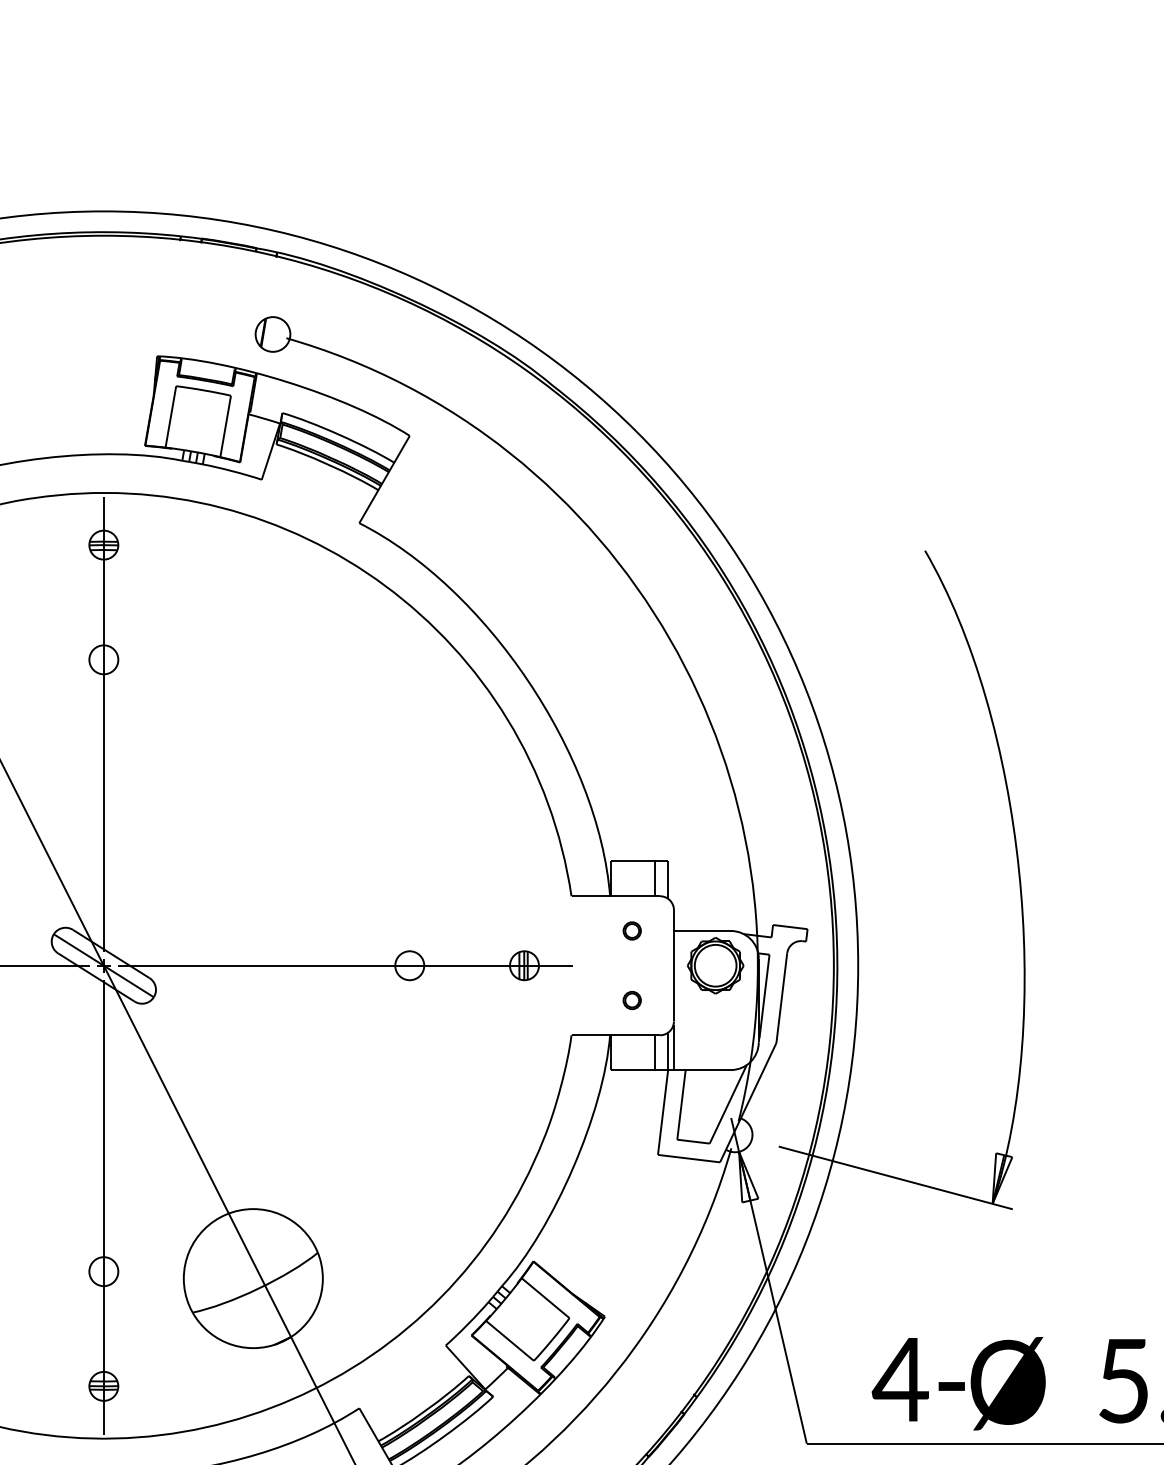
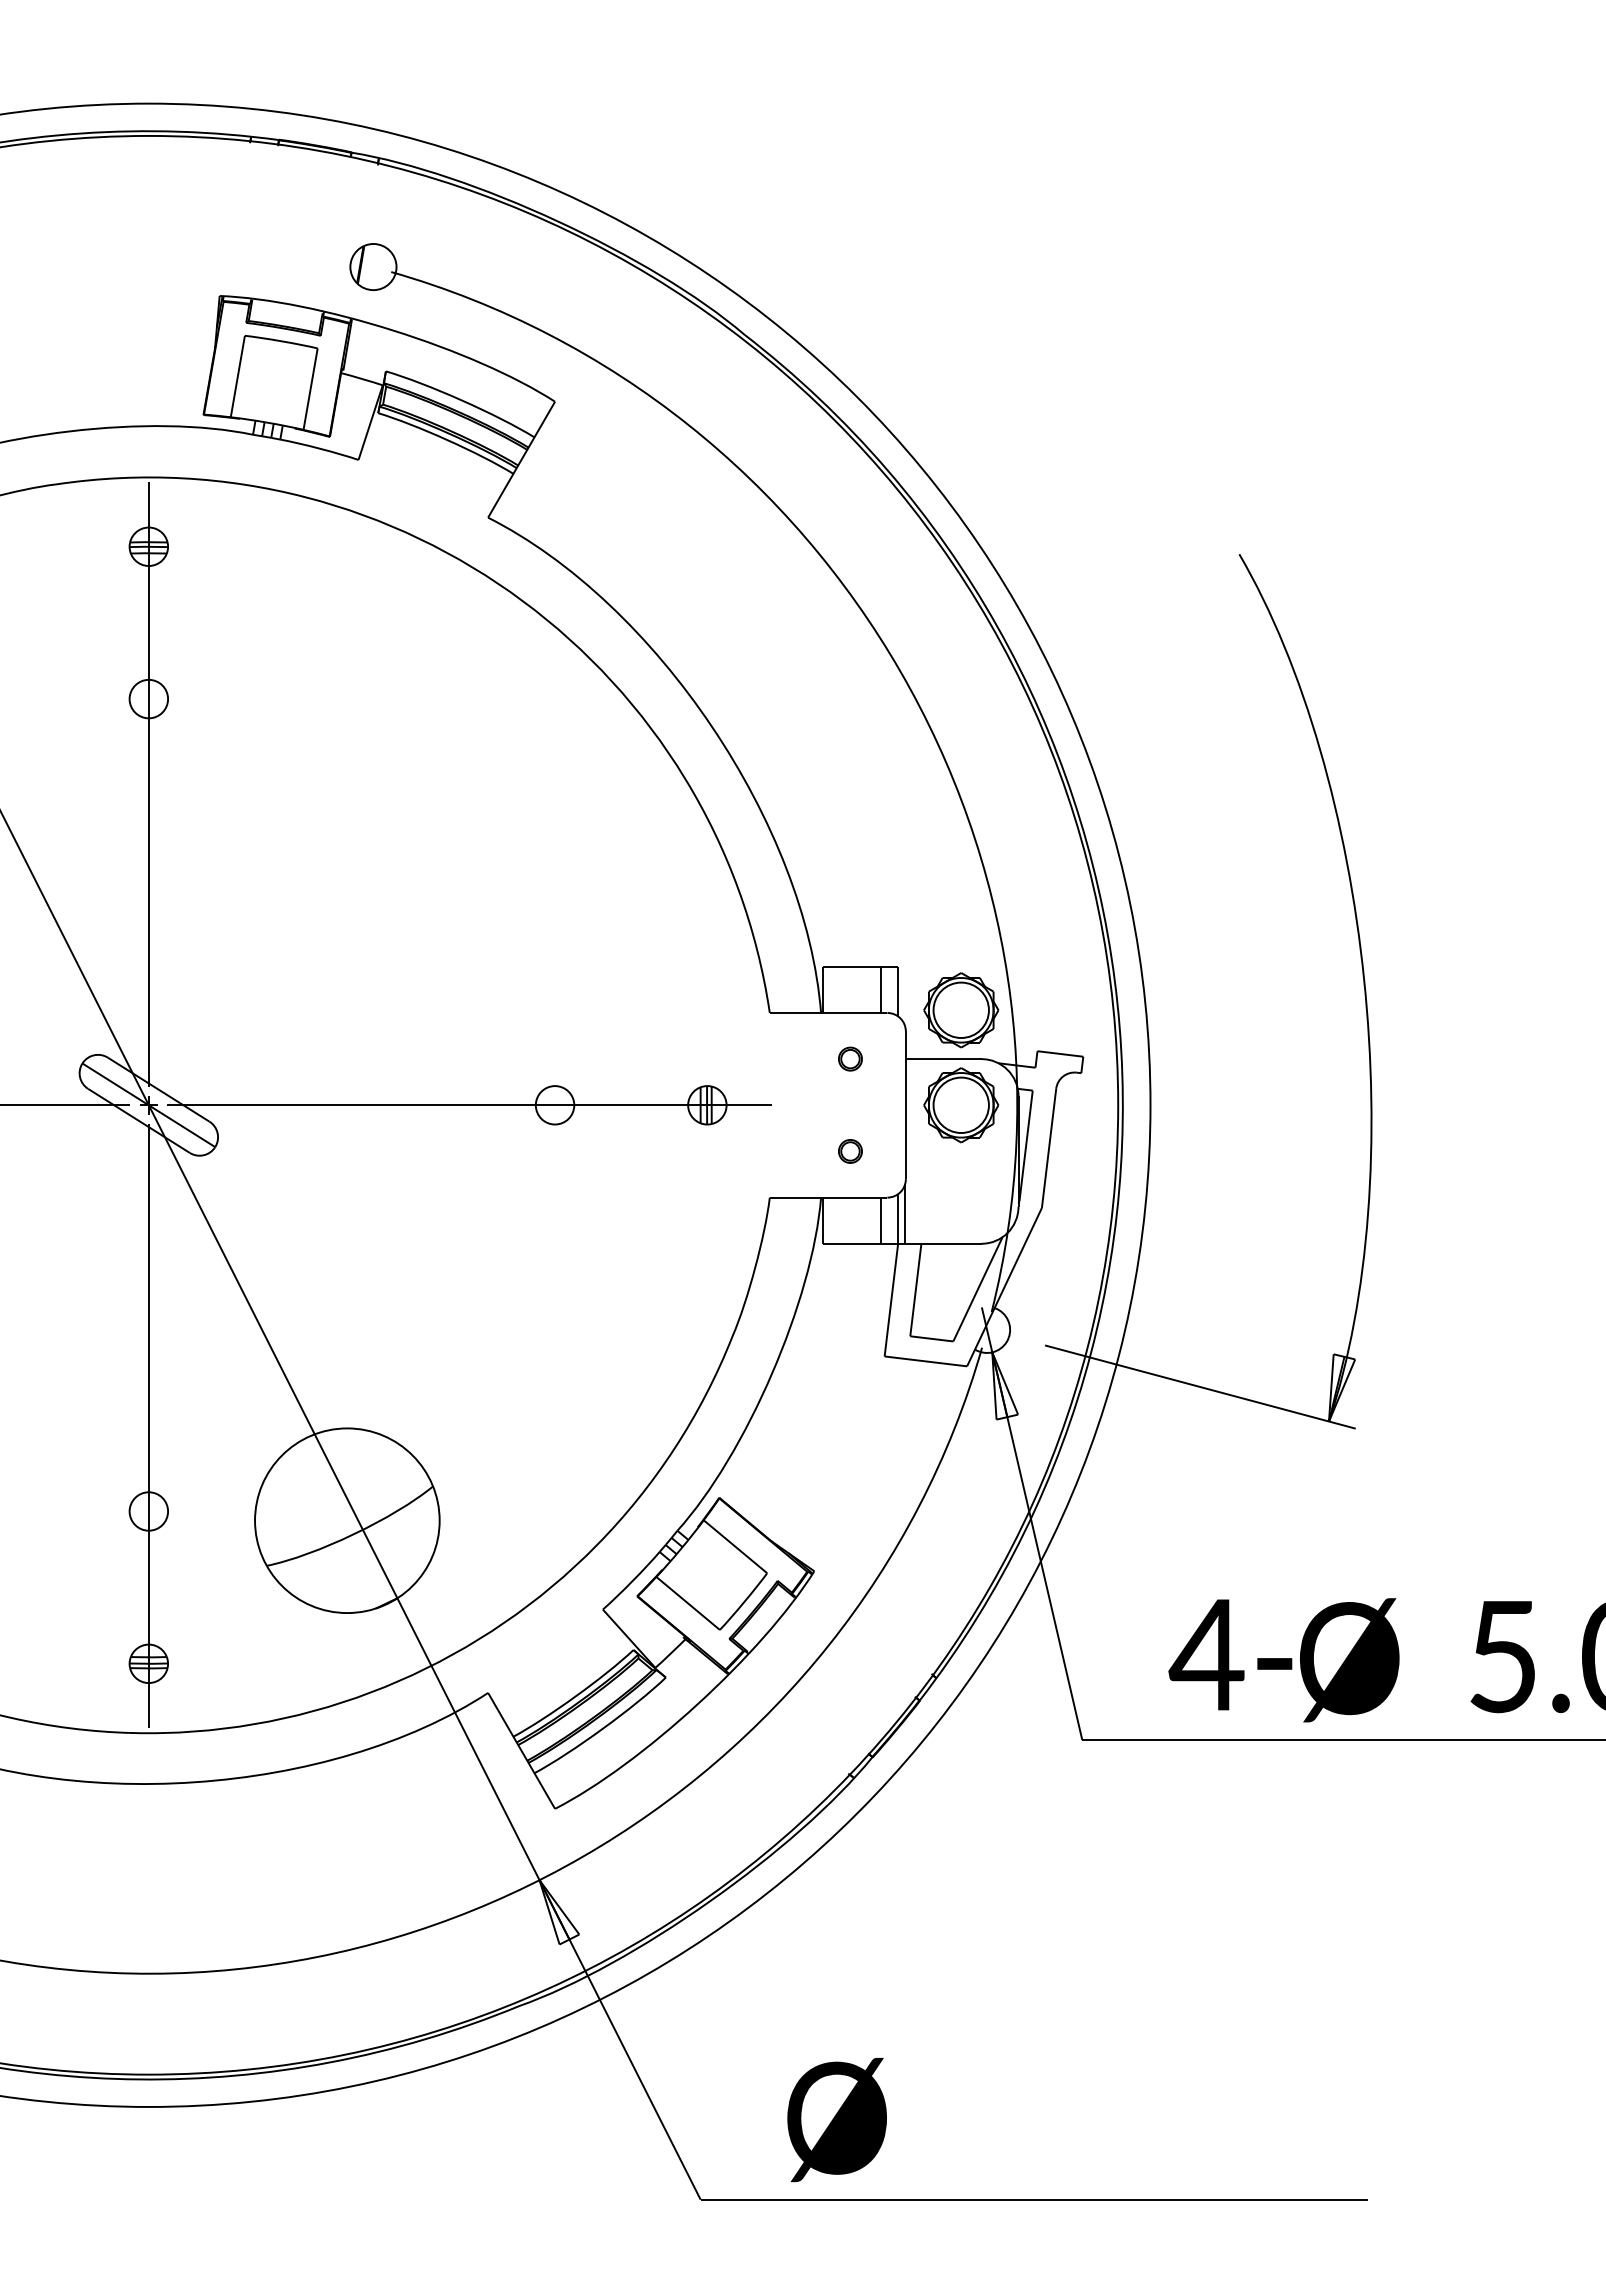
part: (715, 894) -> (961, 1010), added

